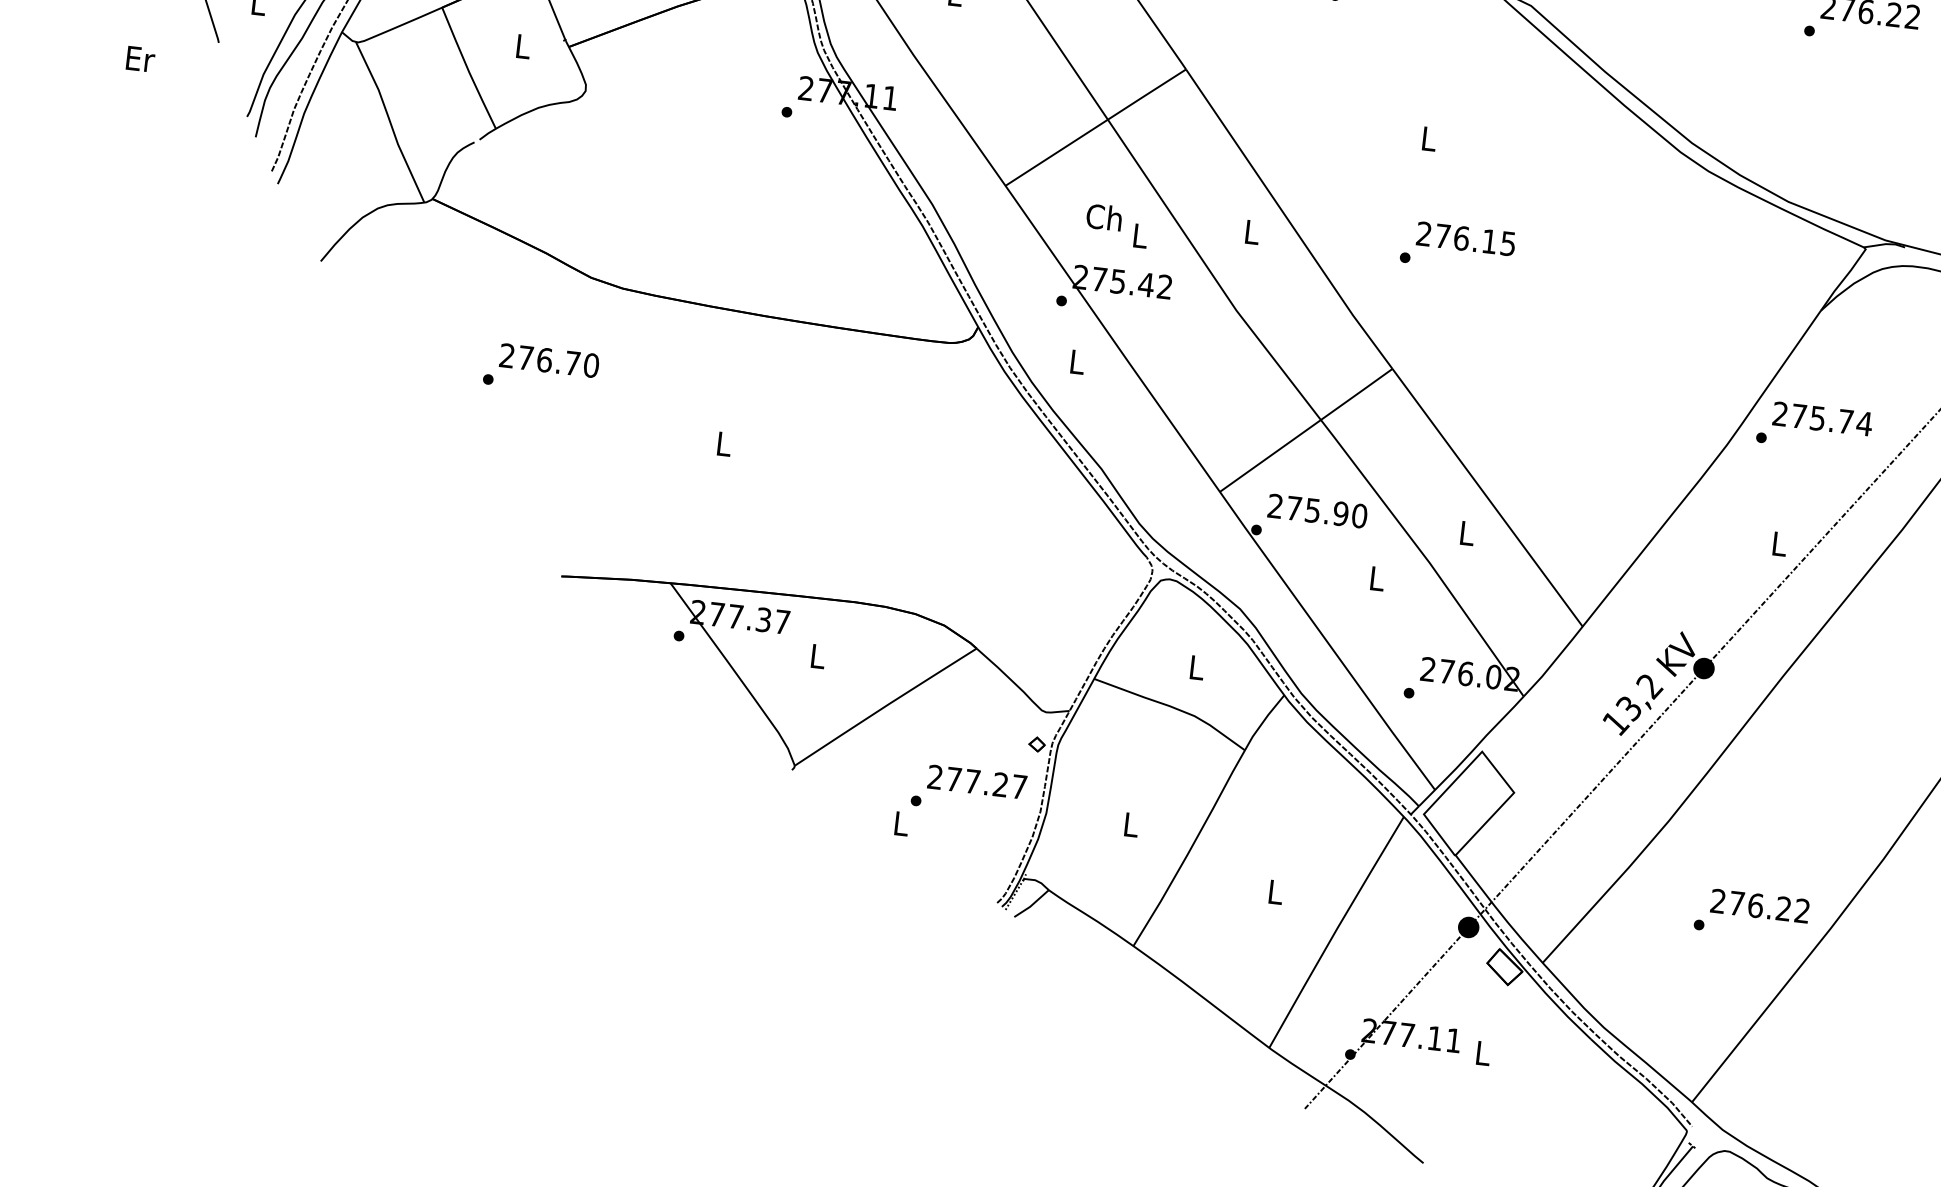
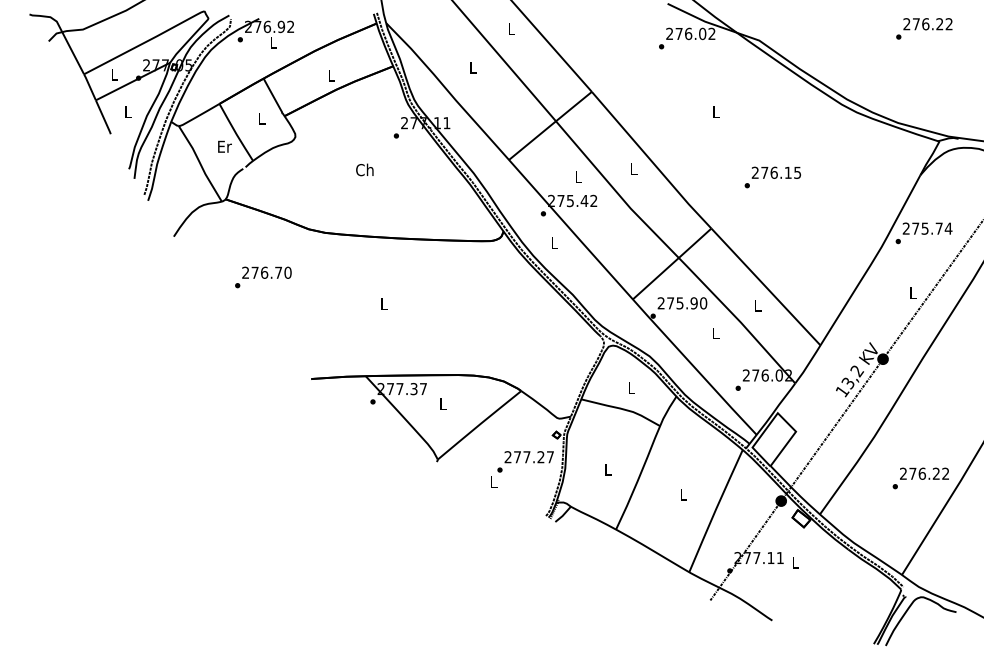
text: (139, 58) -> (224, 146), moved
text: (1103, 216) -> (364, 169), moved
text: (1457, 247) -> (772, 177), moved
text: (541, 369) -> (263, 277), moved

